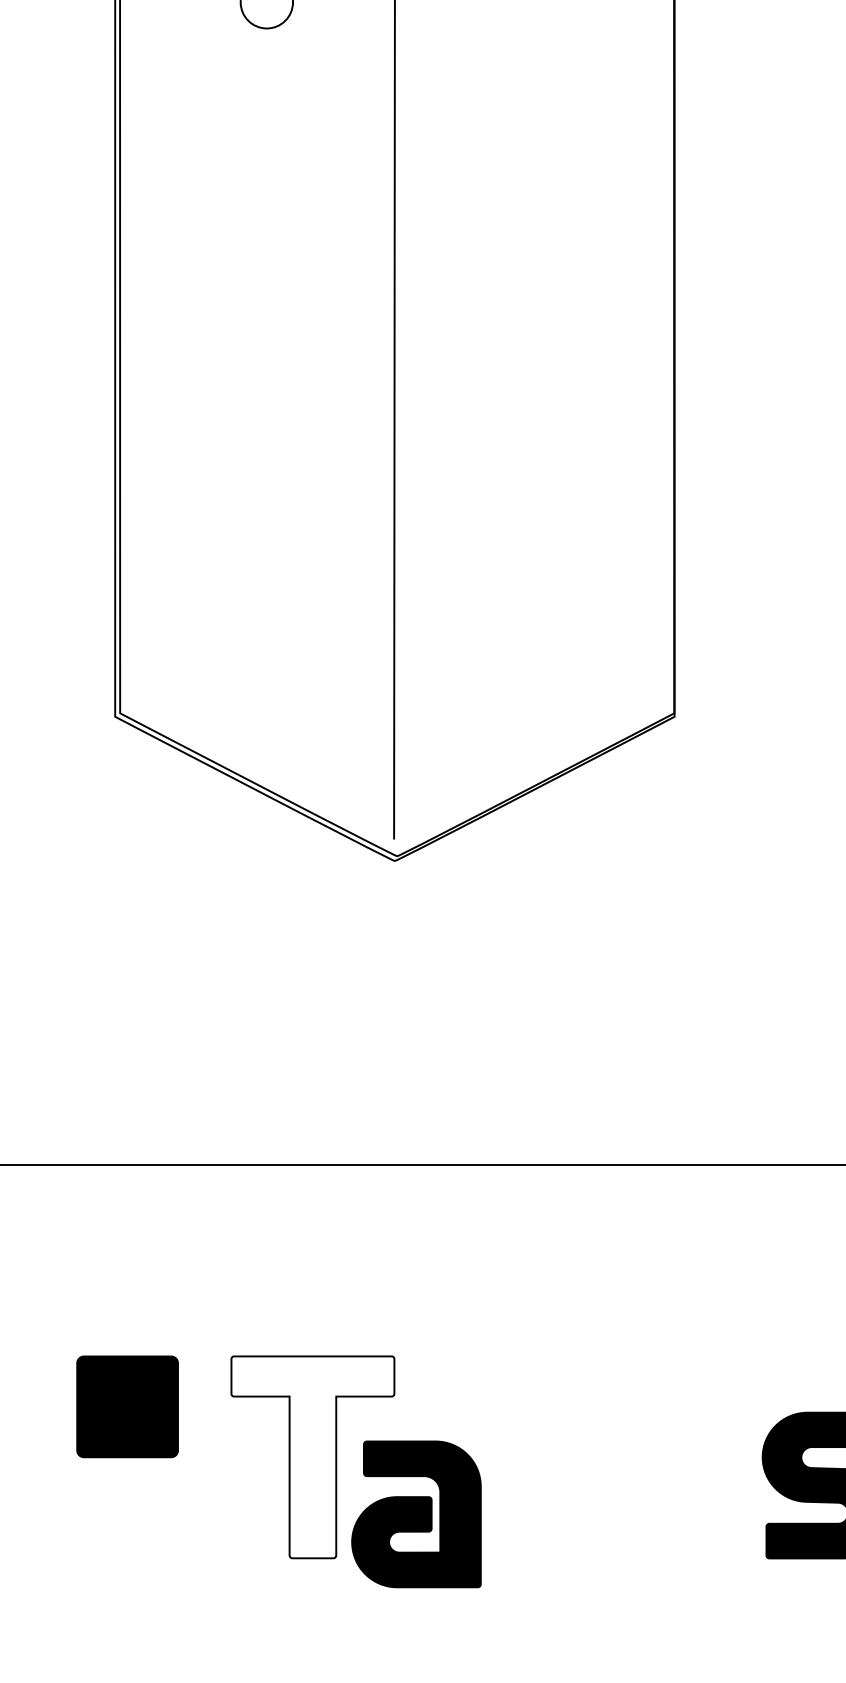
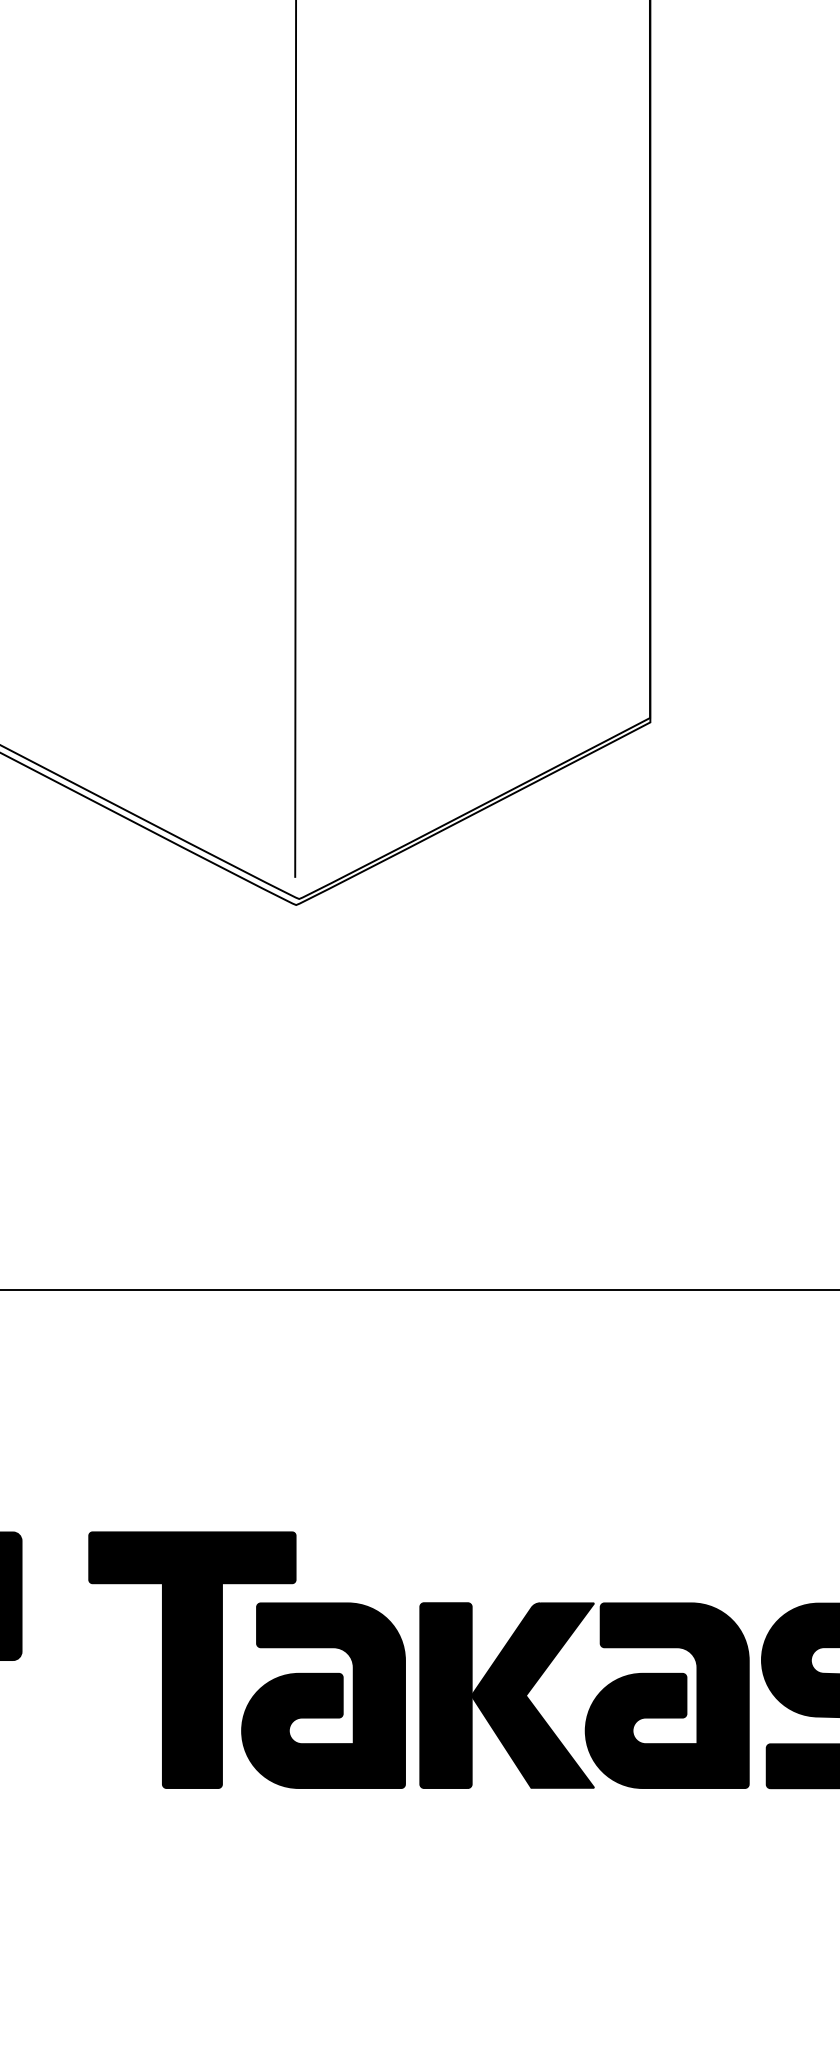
fill: (312, 1457) -> (191, 1660), added
part: (629, 1488) -> (593, 1699), added
part: (416, 1514) -> (323, 1695), moved

